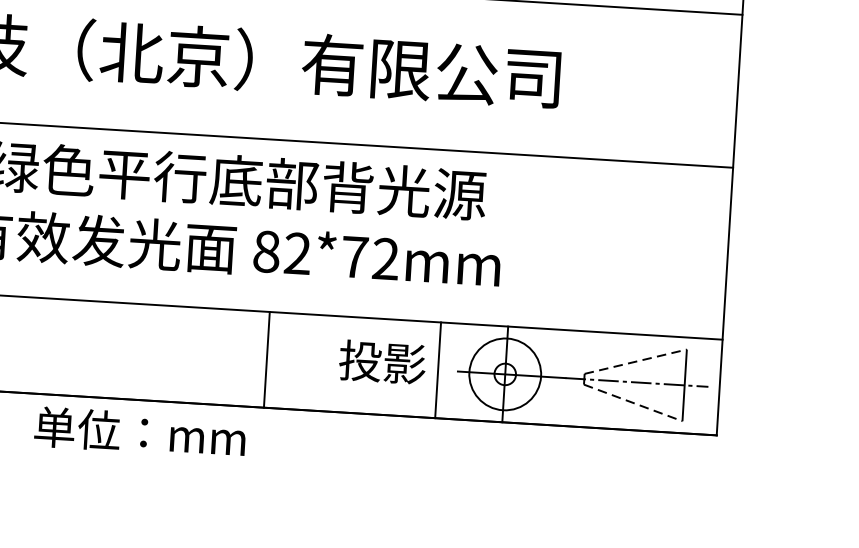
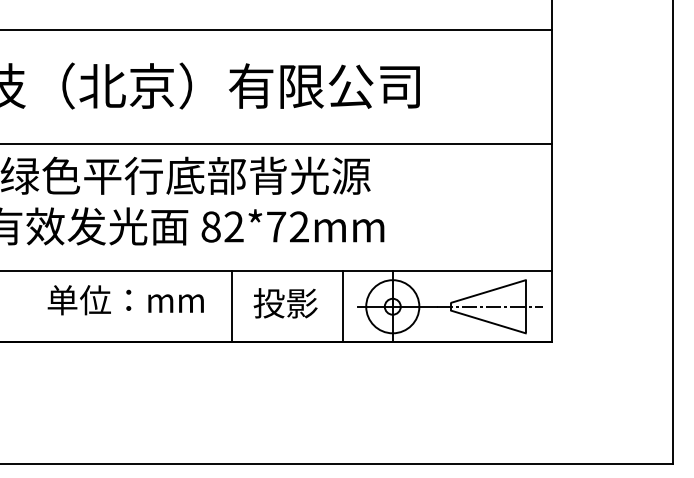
line: (267, 359) -> (232, 306), moved
line: (635, 361) -> (488, 291), dashed -> solid
text: (382, 362) -> (285, 303), moved
line: (633, 403) -> (488, 322), dashed -> solid
text: (139, 432) -> (125, 300), moved

